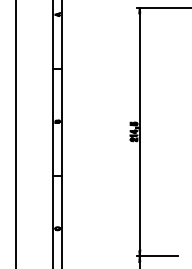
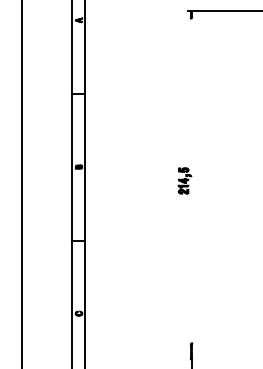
line: (139, 131) -> (191, 180), removed
line: (157, 256) -> (215, 351), removed

